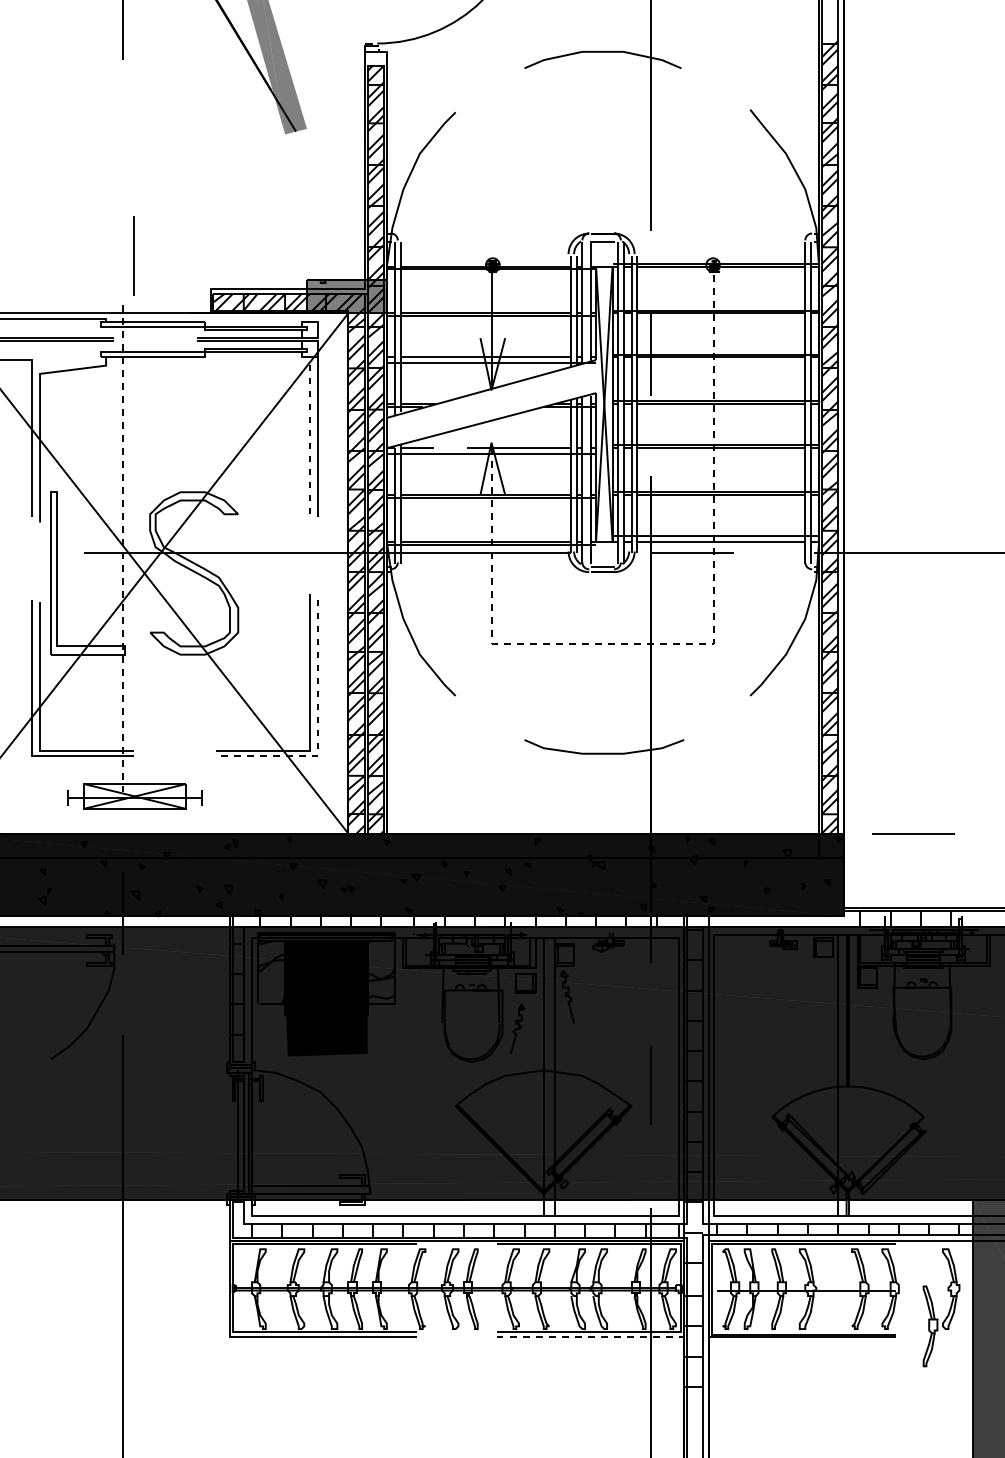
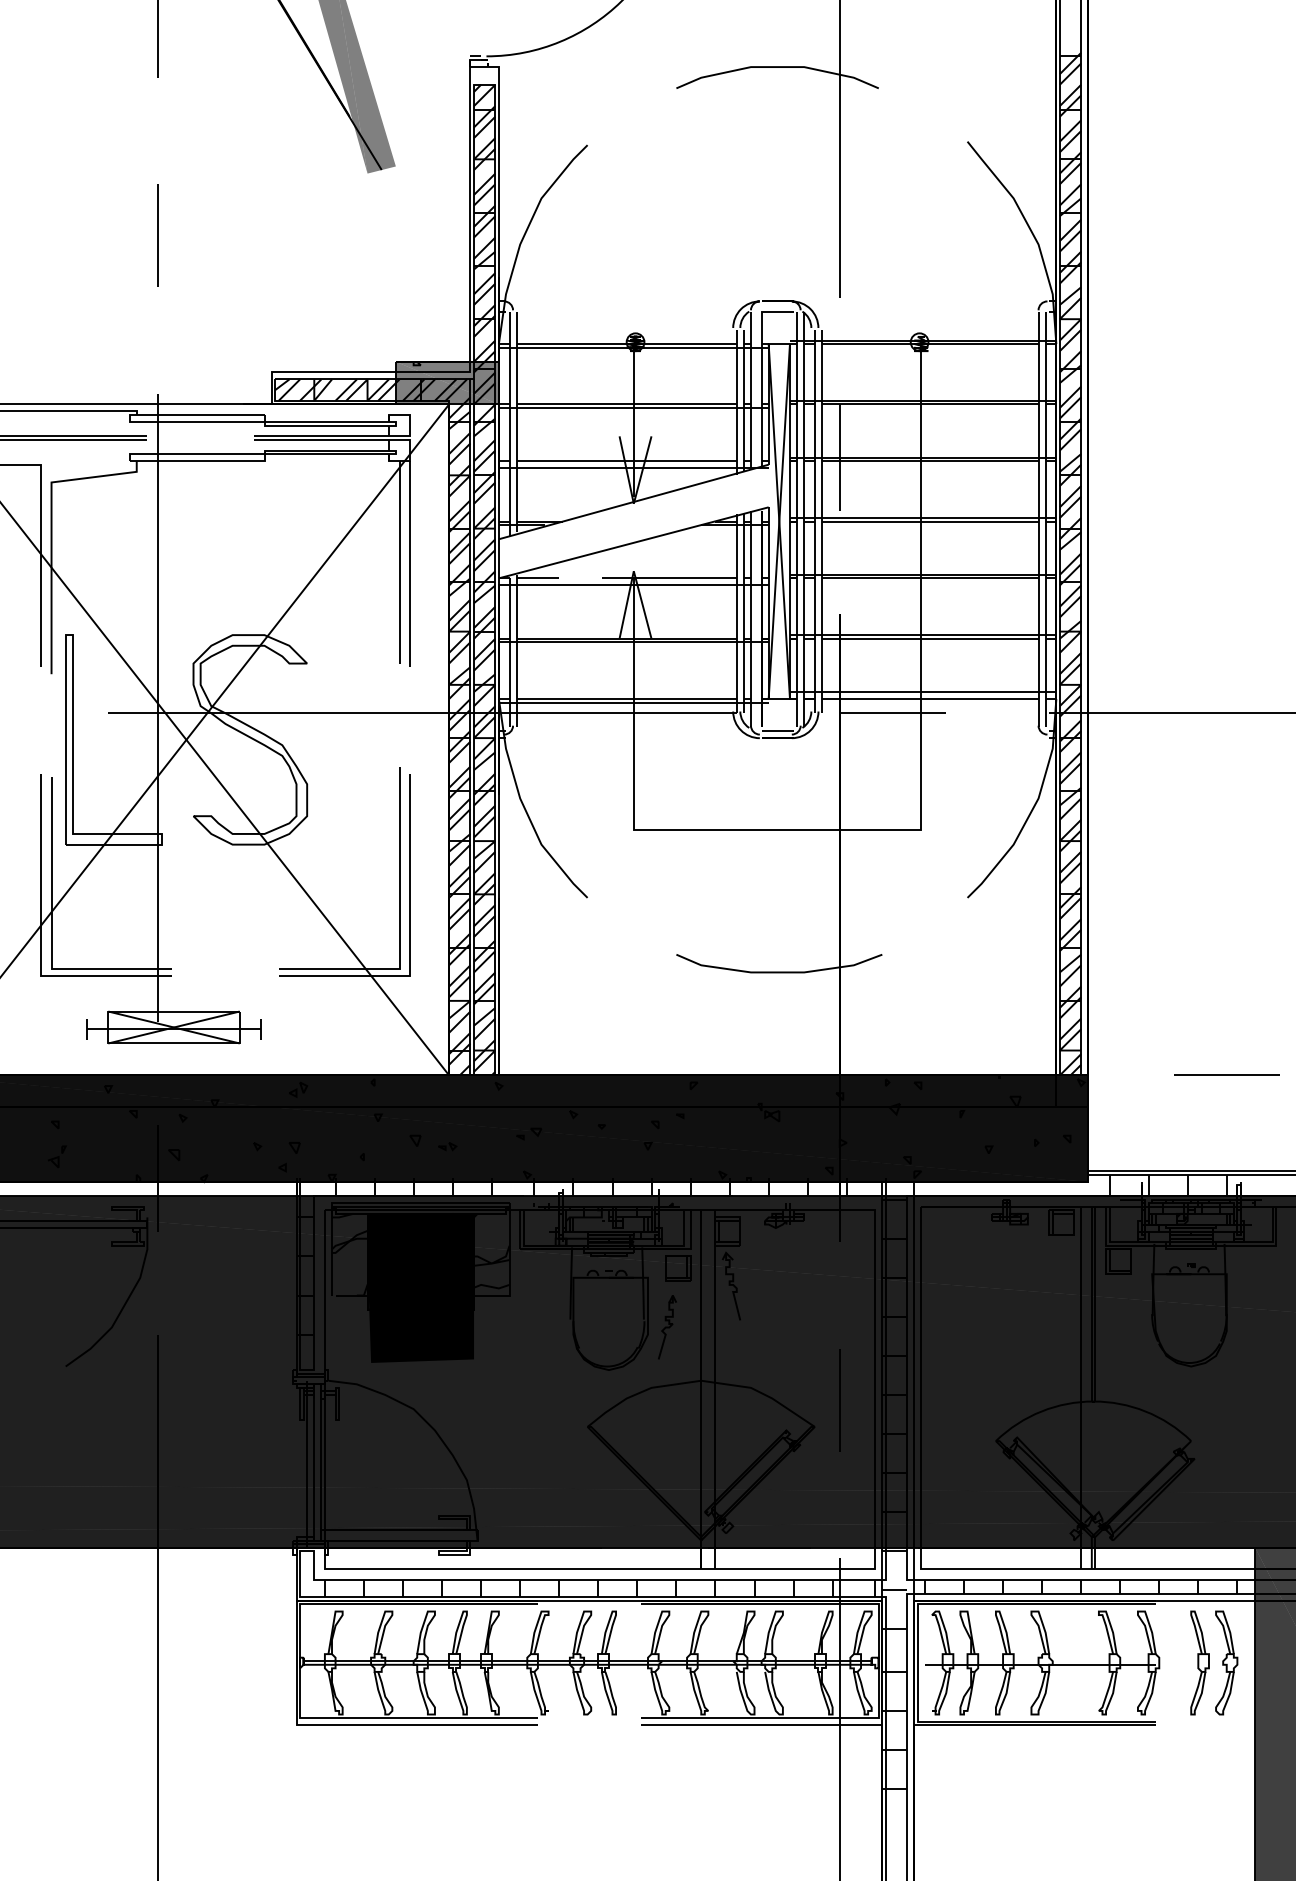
line: (133, 256) -> (157, 235), moved
line: (309, 435) -> (399, 561), dashed -> solid
line: (122, 549) -> (158, 708), dashed -> solid
line: (693, 643) -> (894, 830), dashed -> solid
line: (318, 729) -> (410, 941), dashed -> solid
line: (913, 832) -> (1226, 1074), moved
part: (930, 1325) -> (1199, 1662), moved
line: (590, 1337) -> (761, 1725), dashed -> solid

